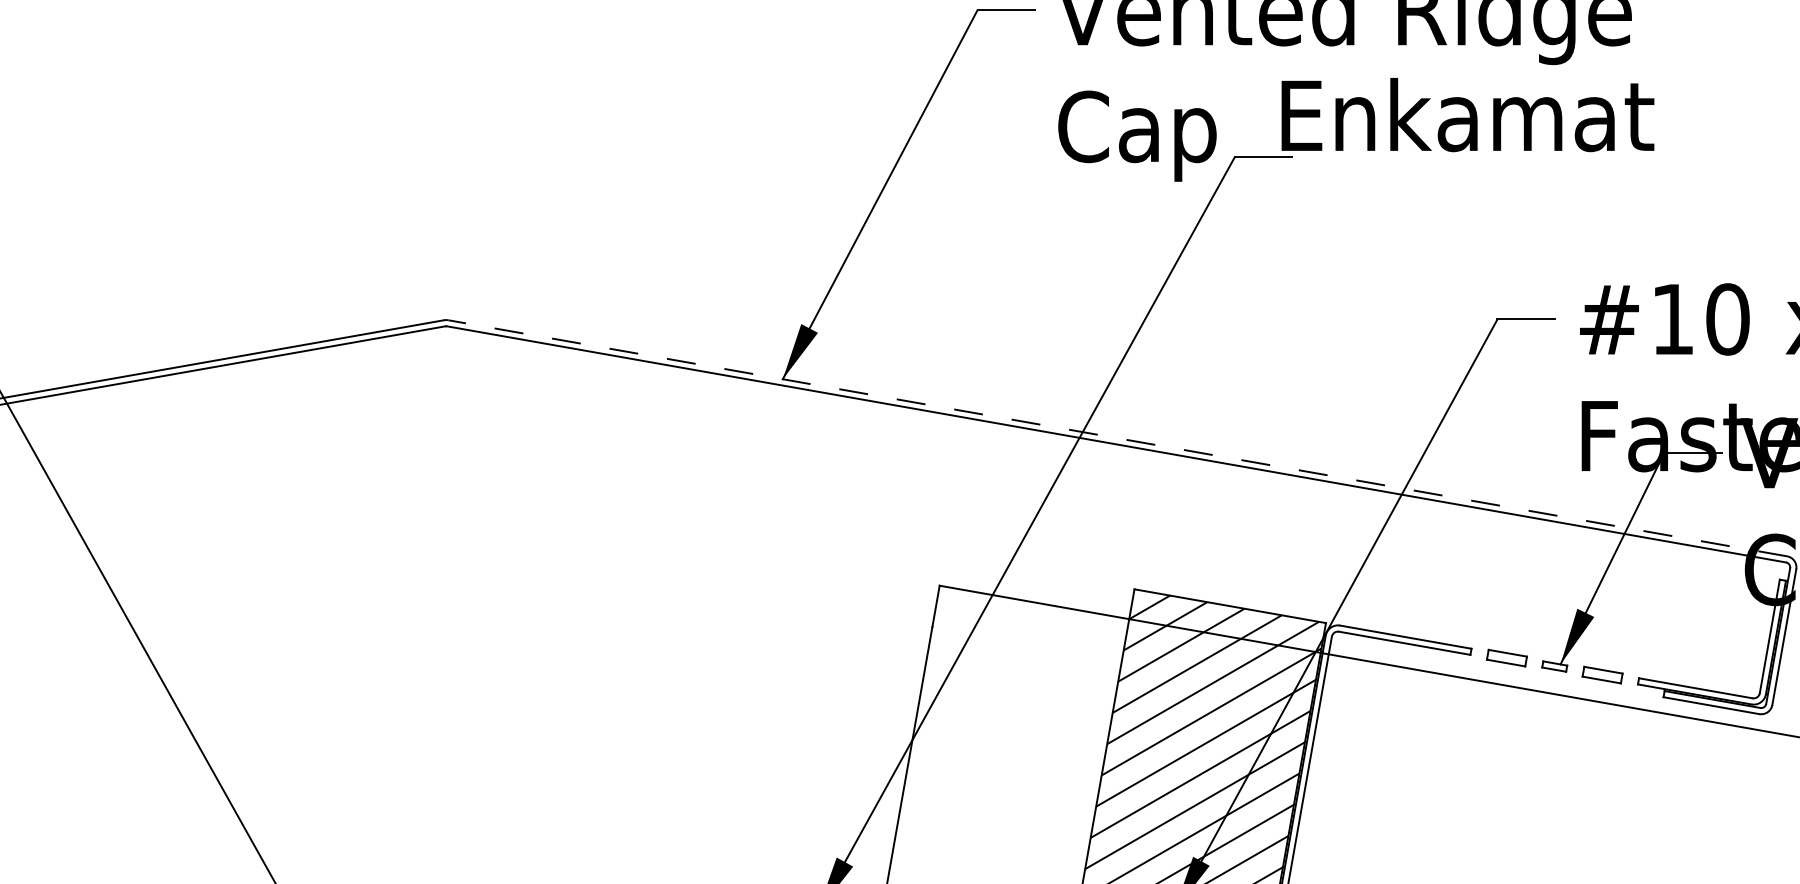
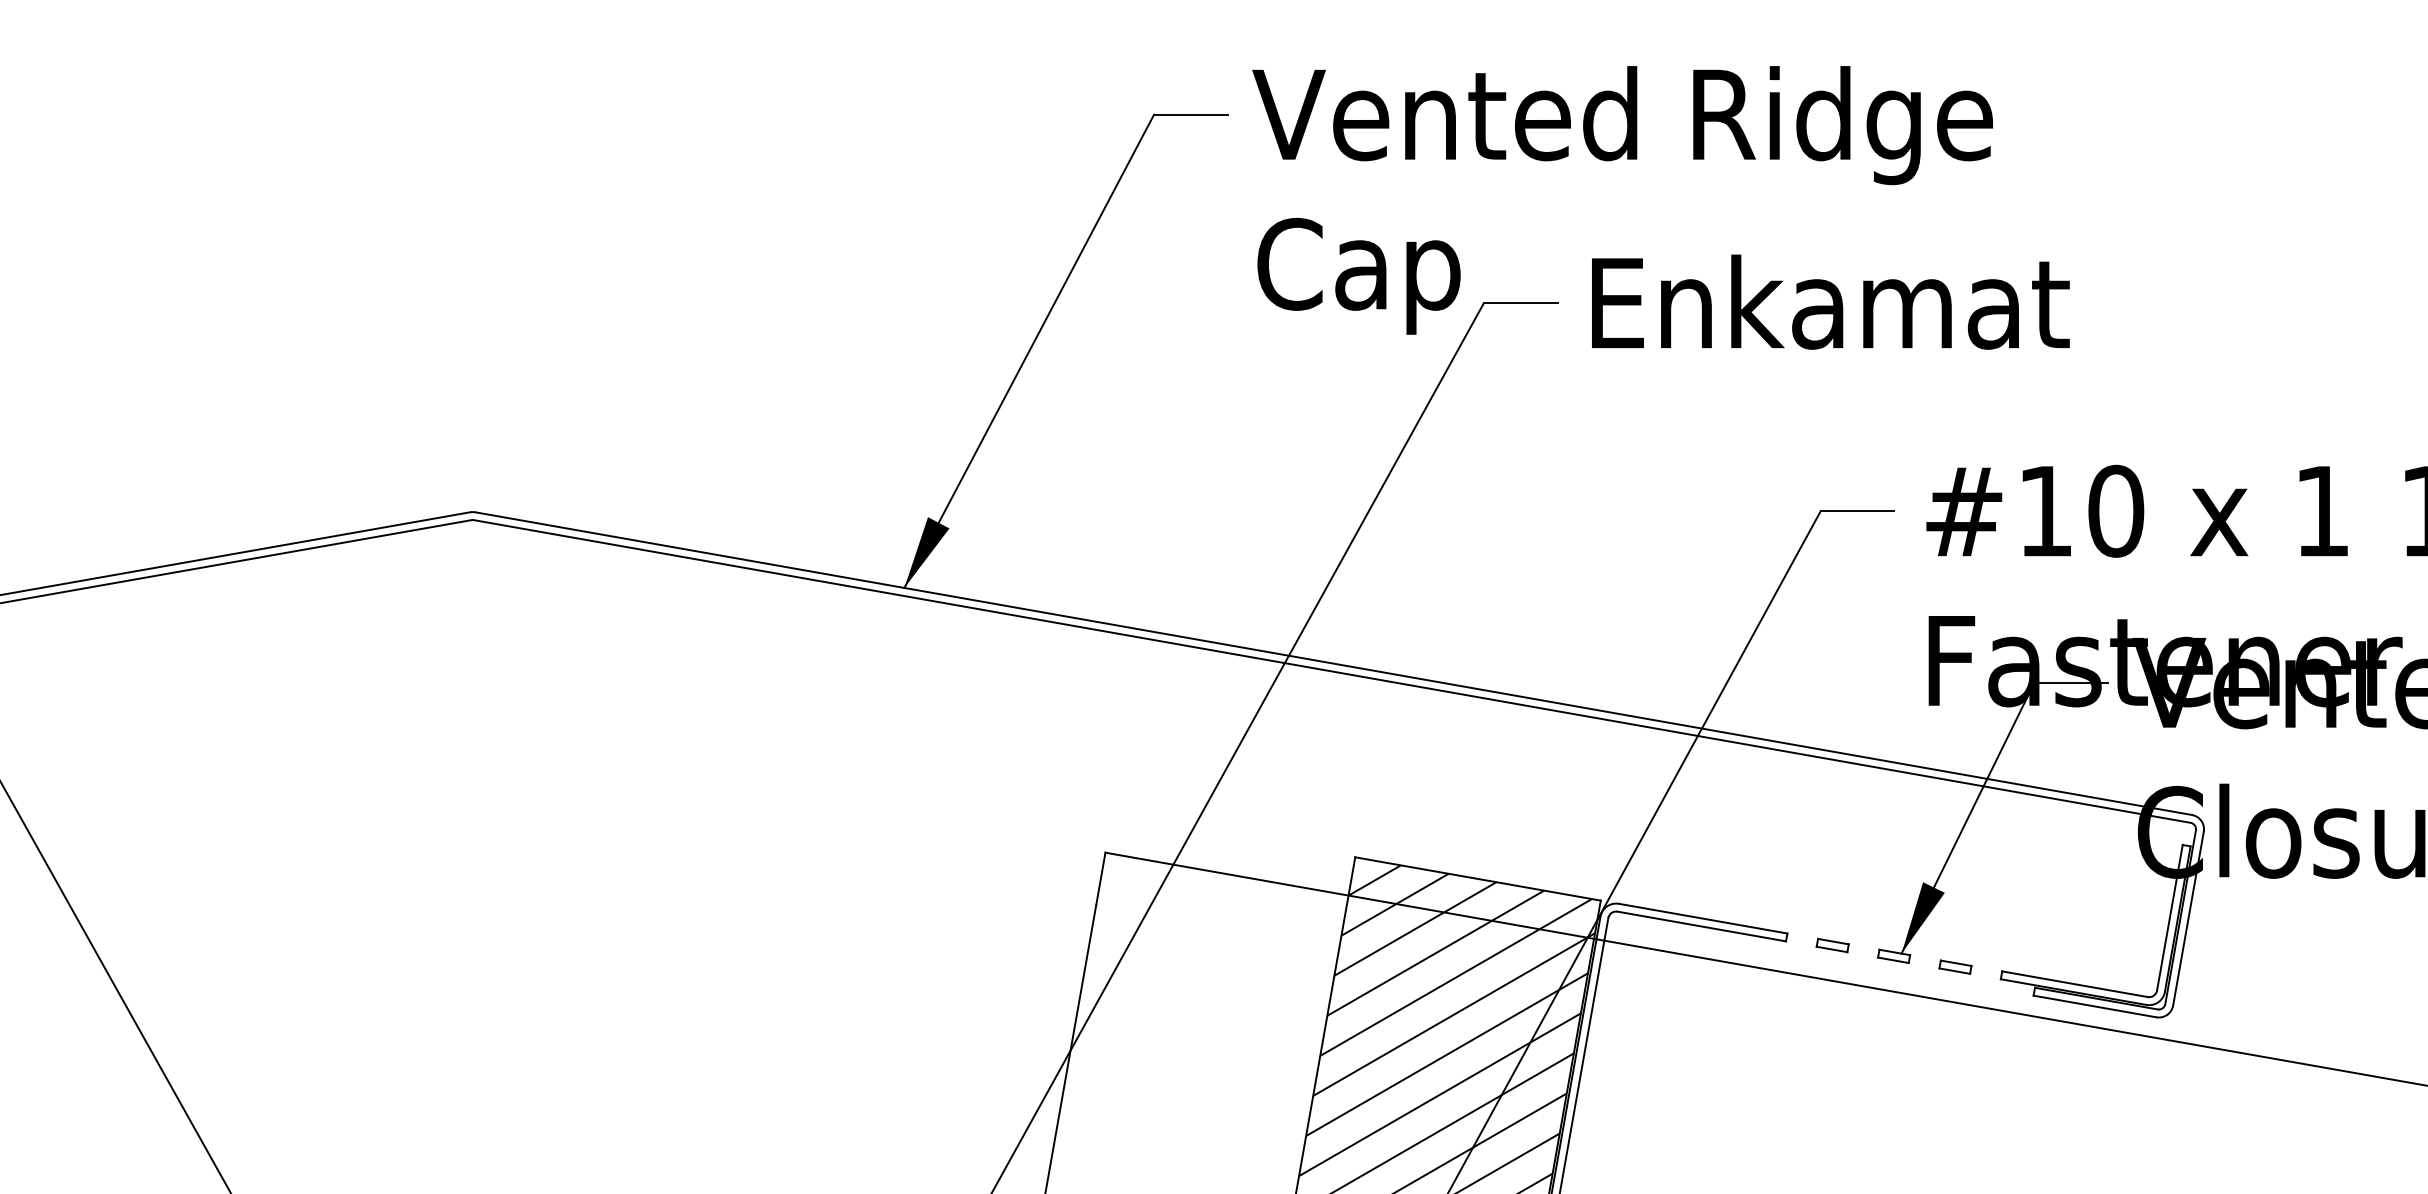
text: (1467, 114) -> (1830, 301), moved
line: (1117, 438) -> (1333, 663), dashed -> solid
part: (1506, 658) -> (1832, 945), size x0.62
part: (1602, 674) -> (1955, 966), size x0.62

